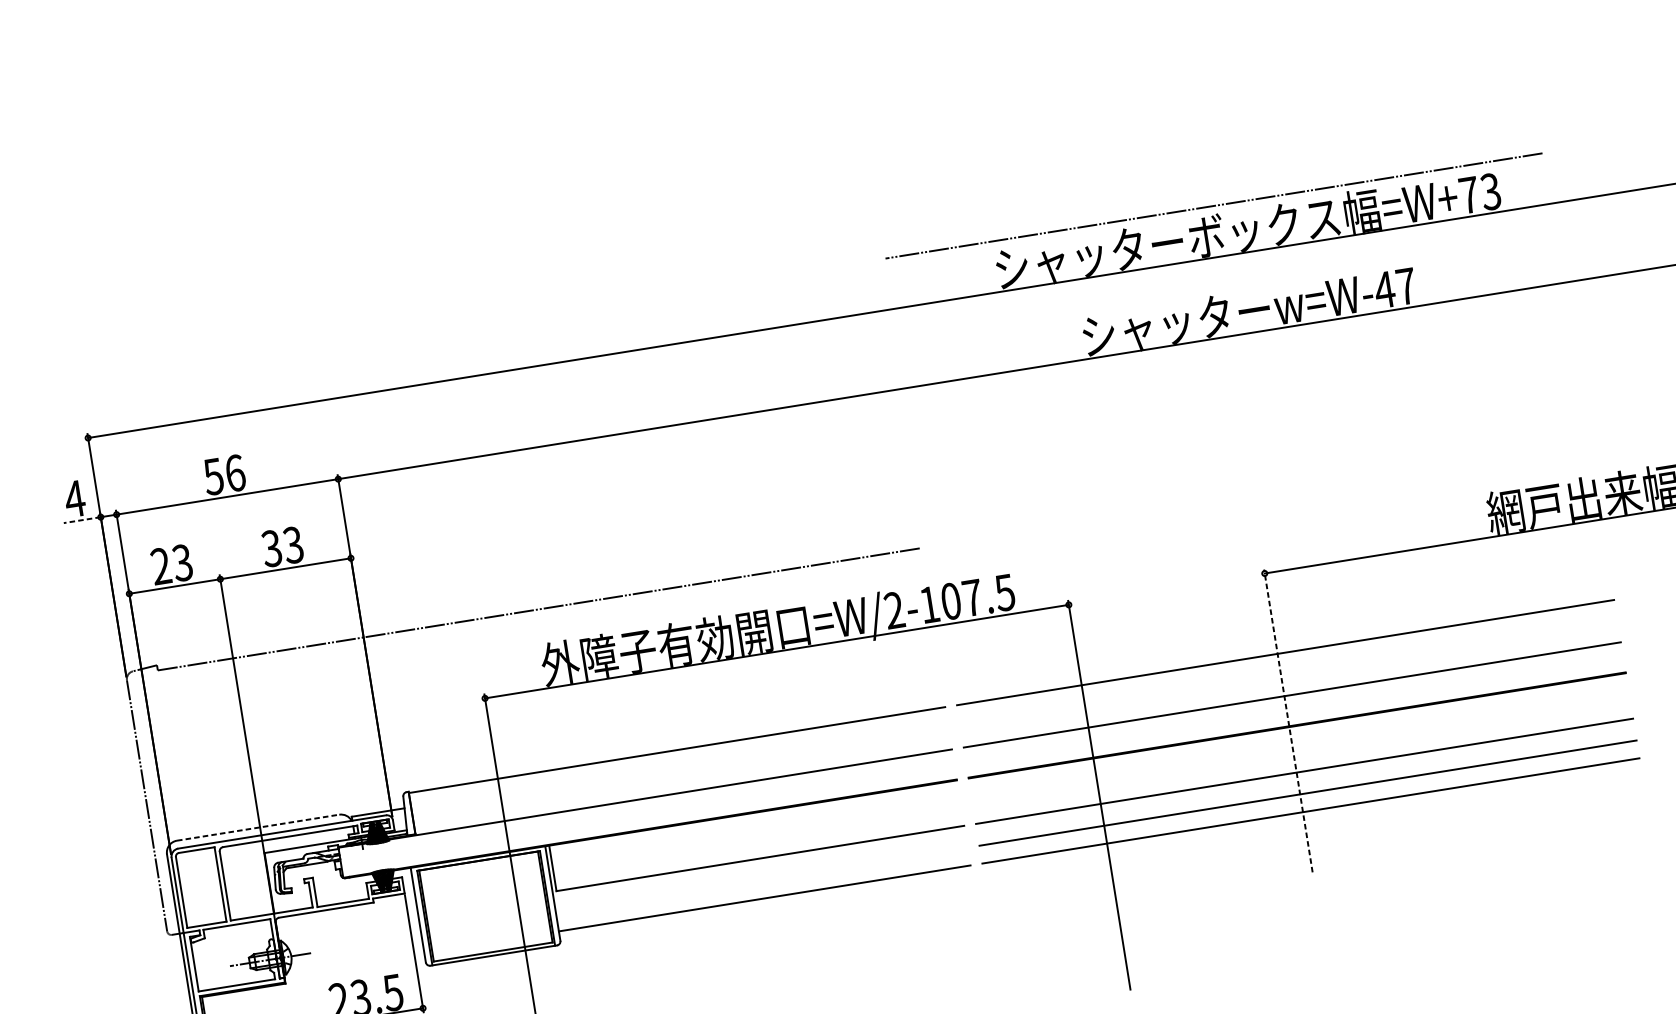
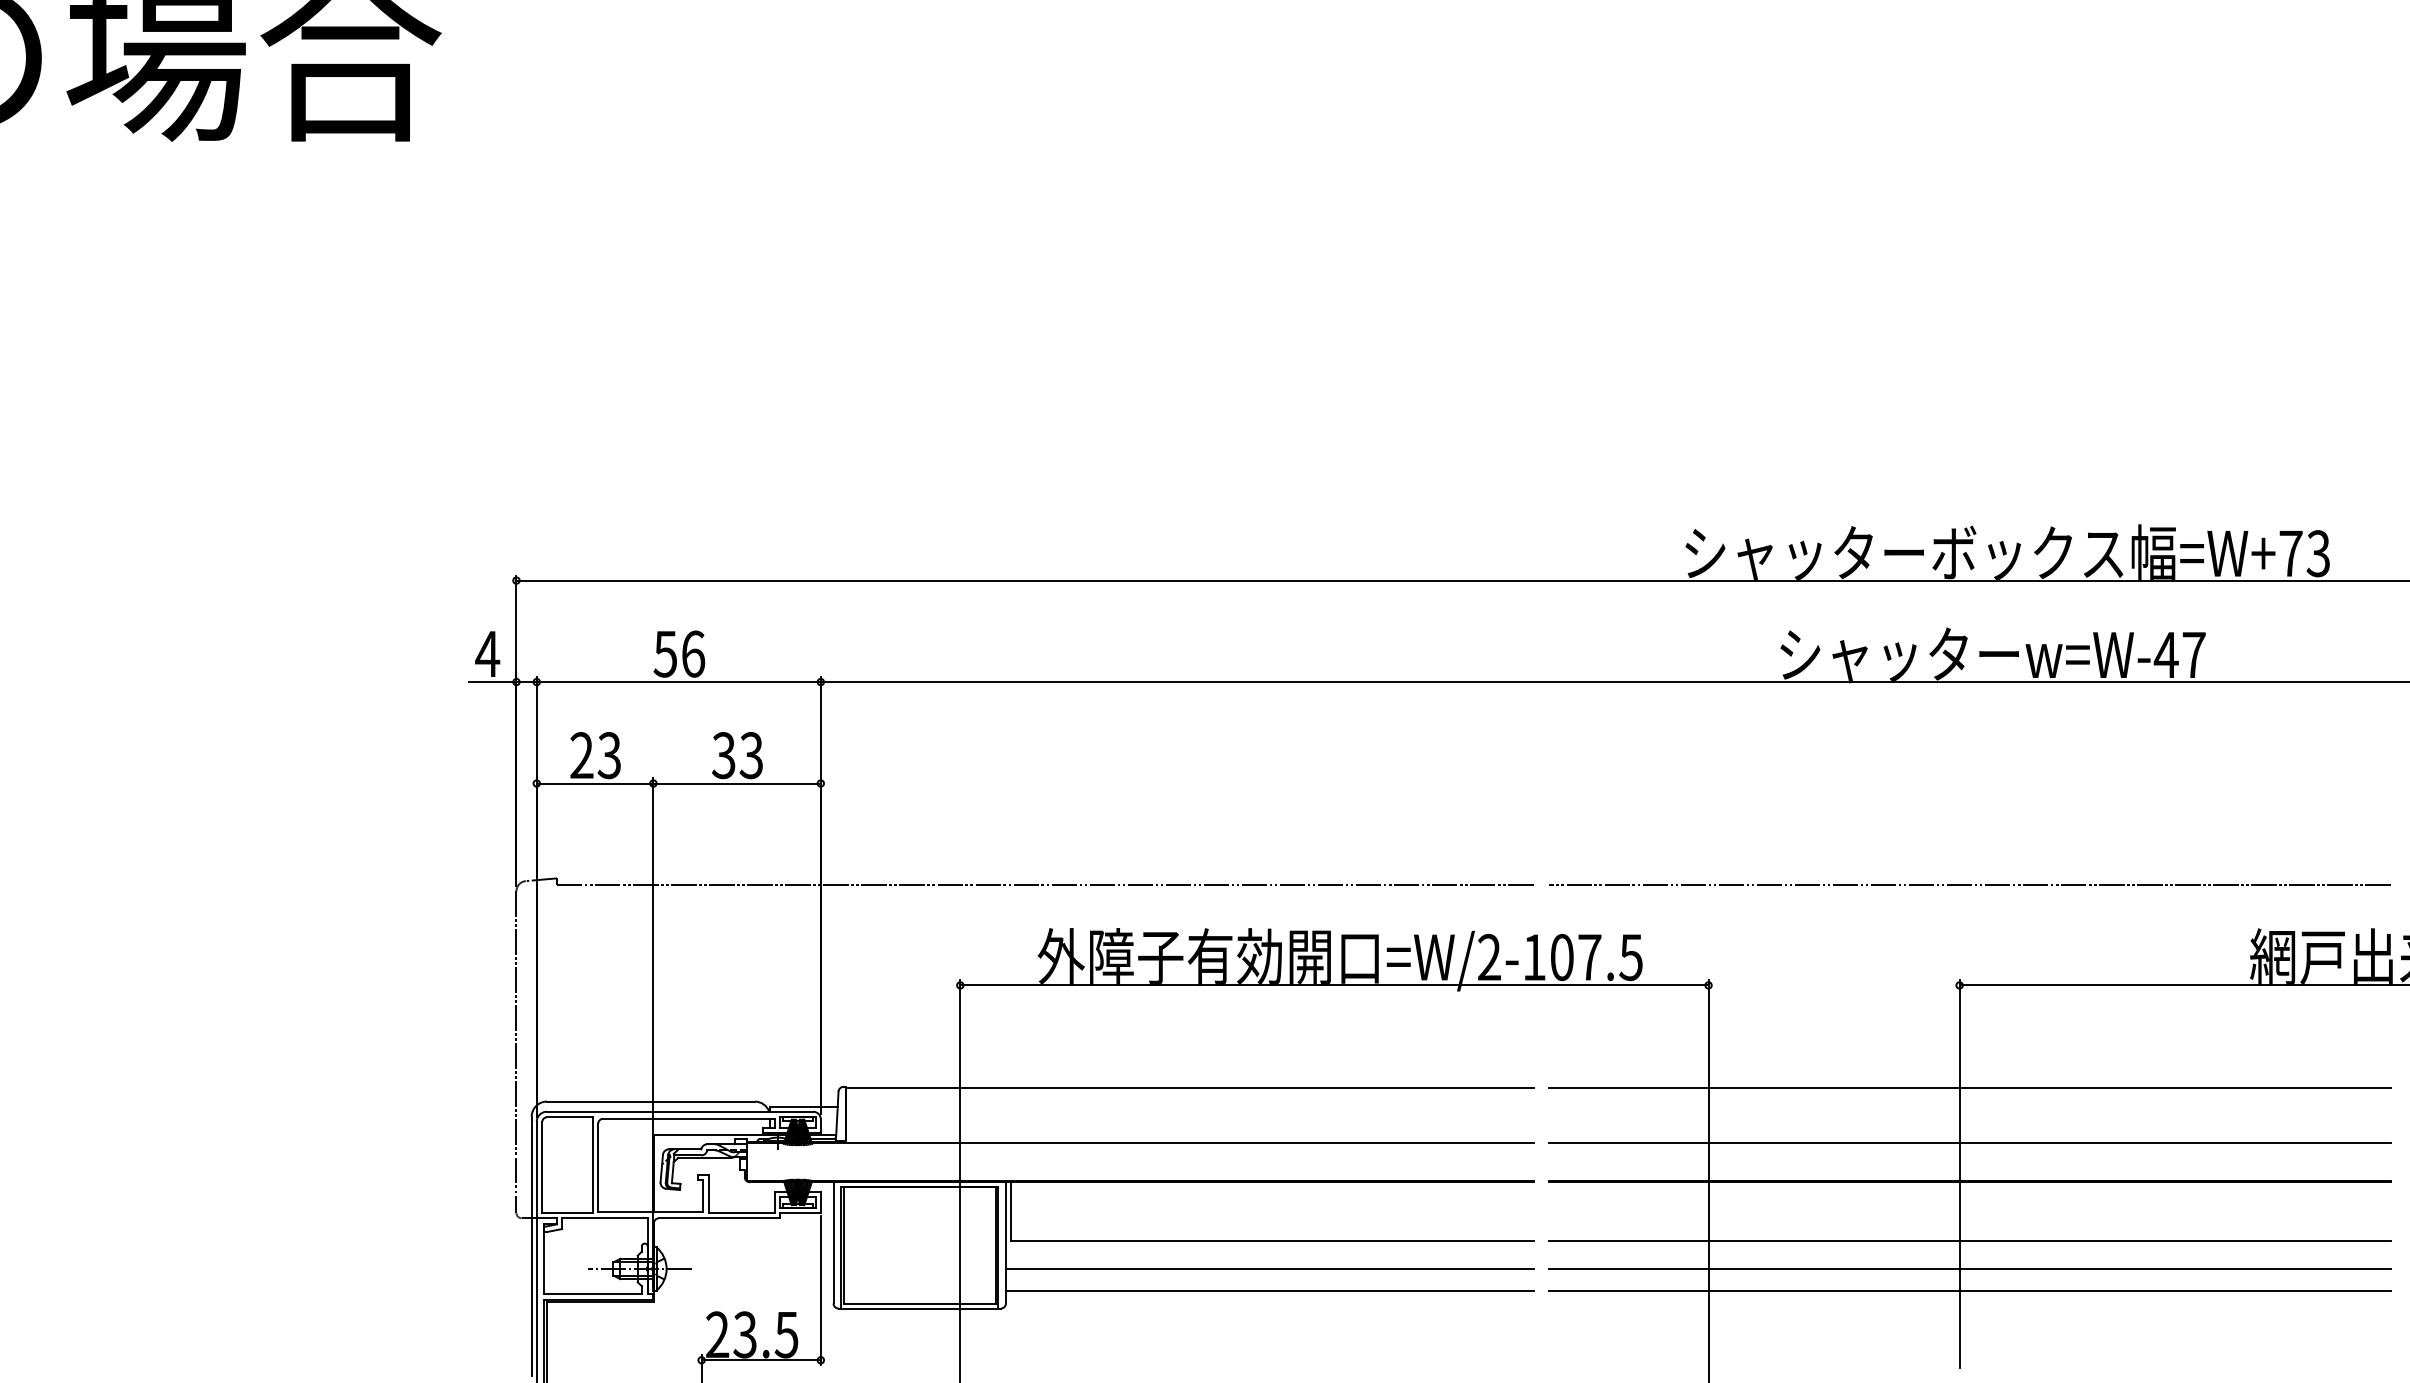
line: (1213, 205) -> (1969, 884), moved
line: (82, 520) -> (492, 682), dashed -> solid
line: (1288, 720) -> (1959, 1173), dashed -> solid
line: (257, 827) -> (650, 1101), dashed -> solid
line: (761, 880) -> (1269, 1268), added

